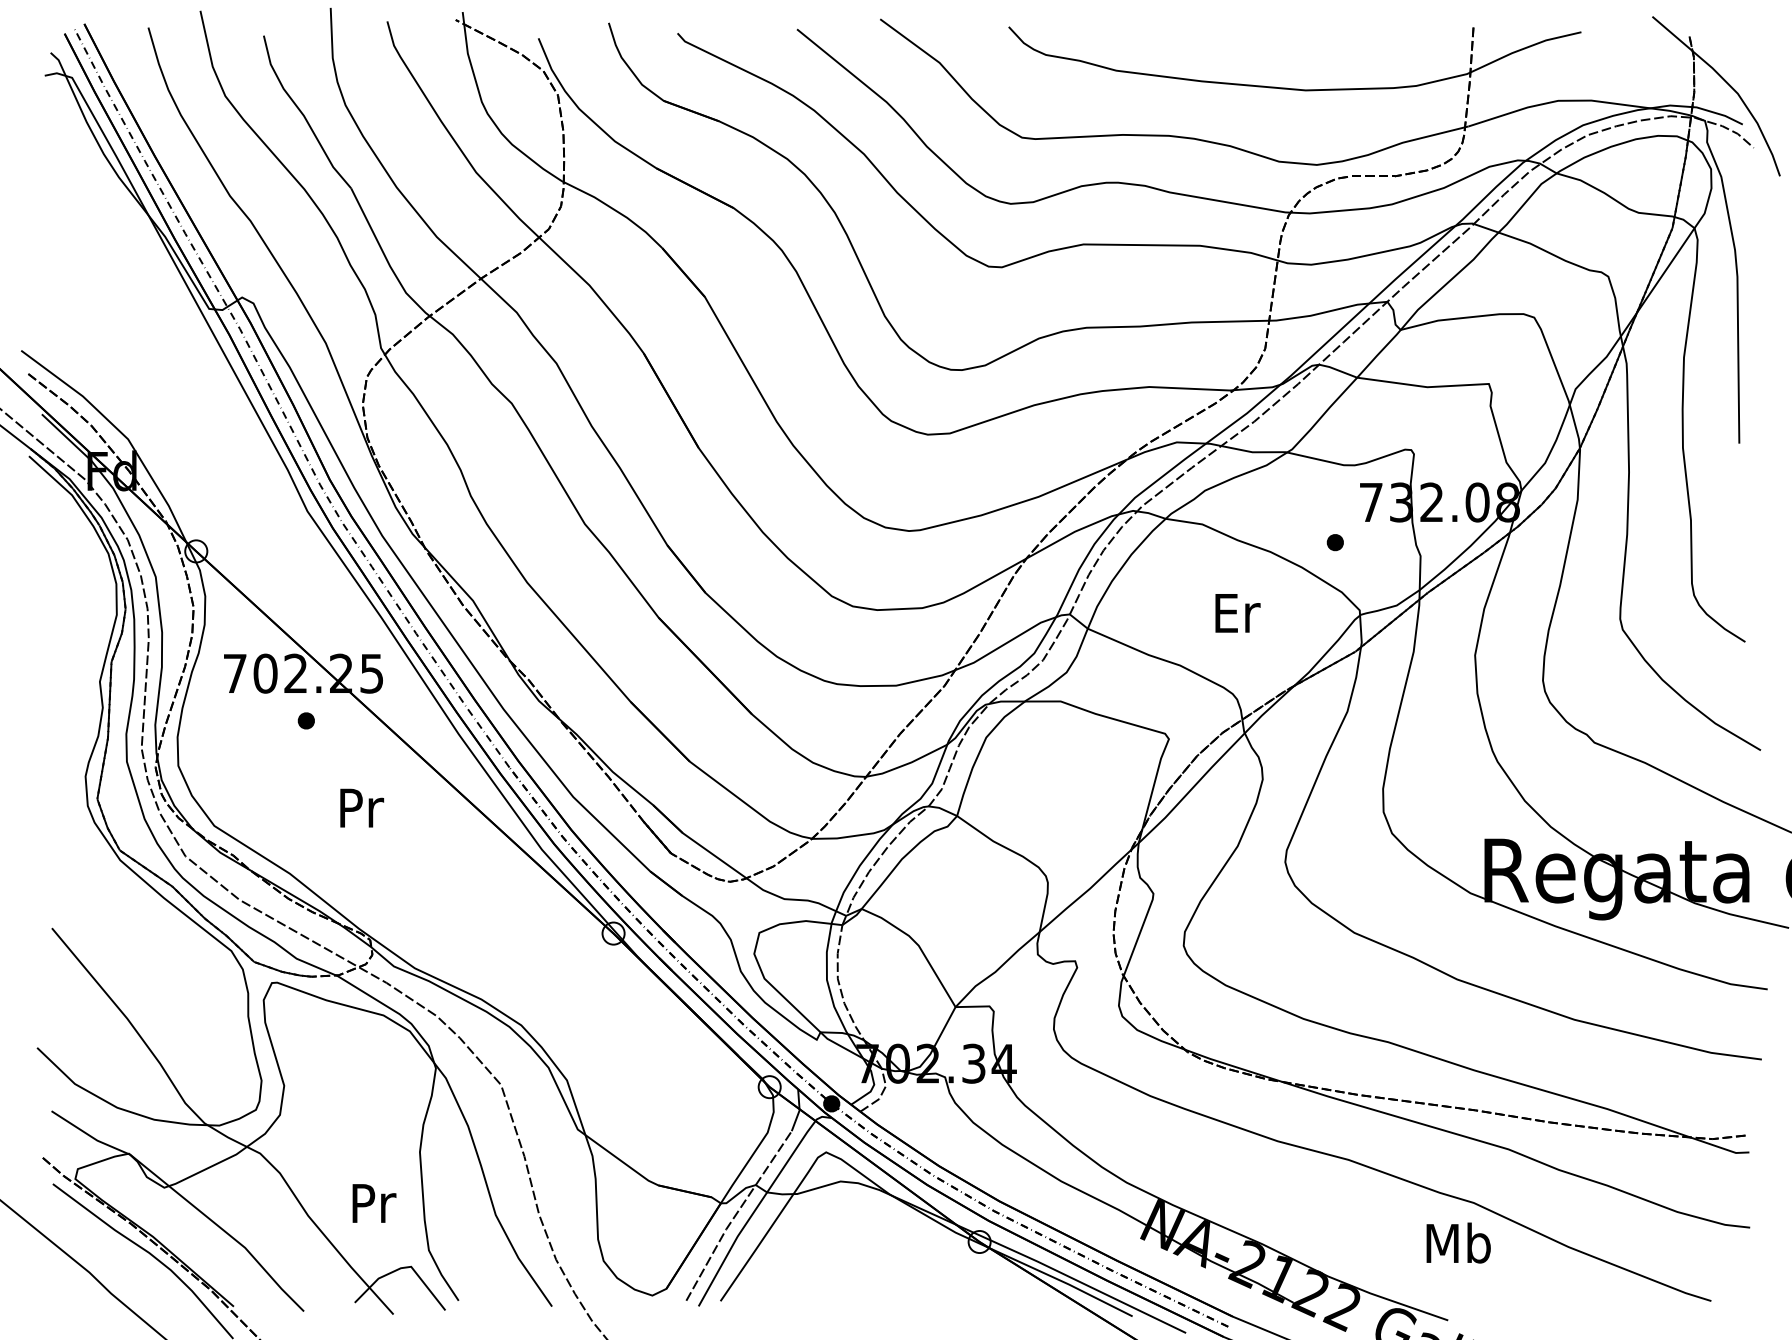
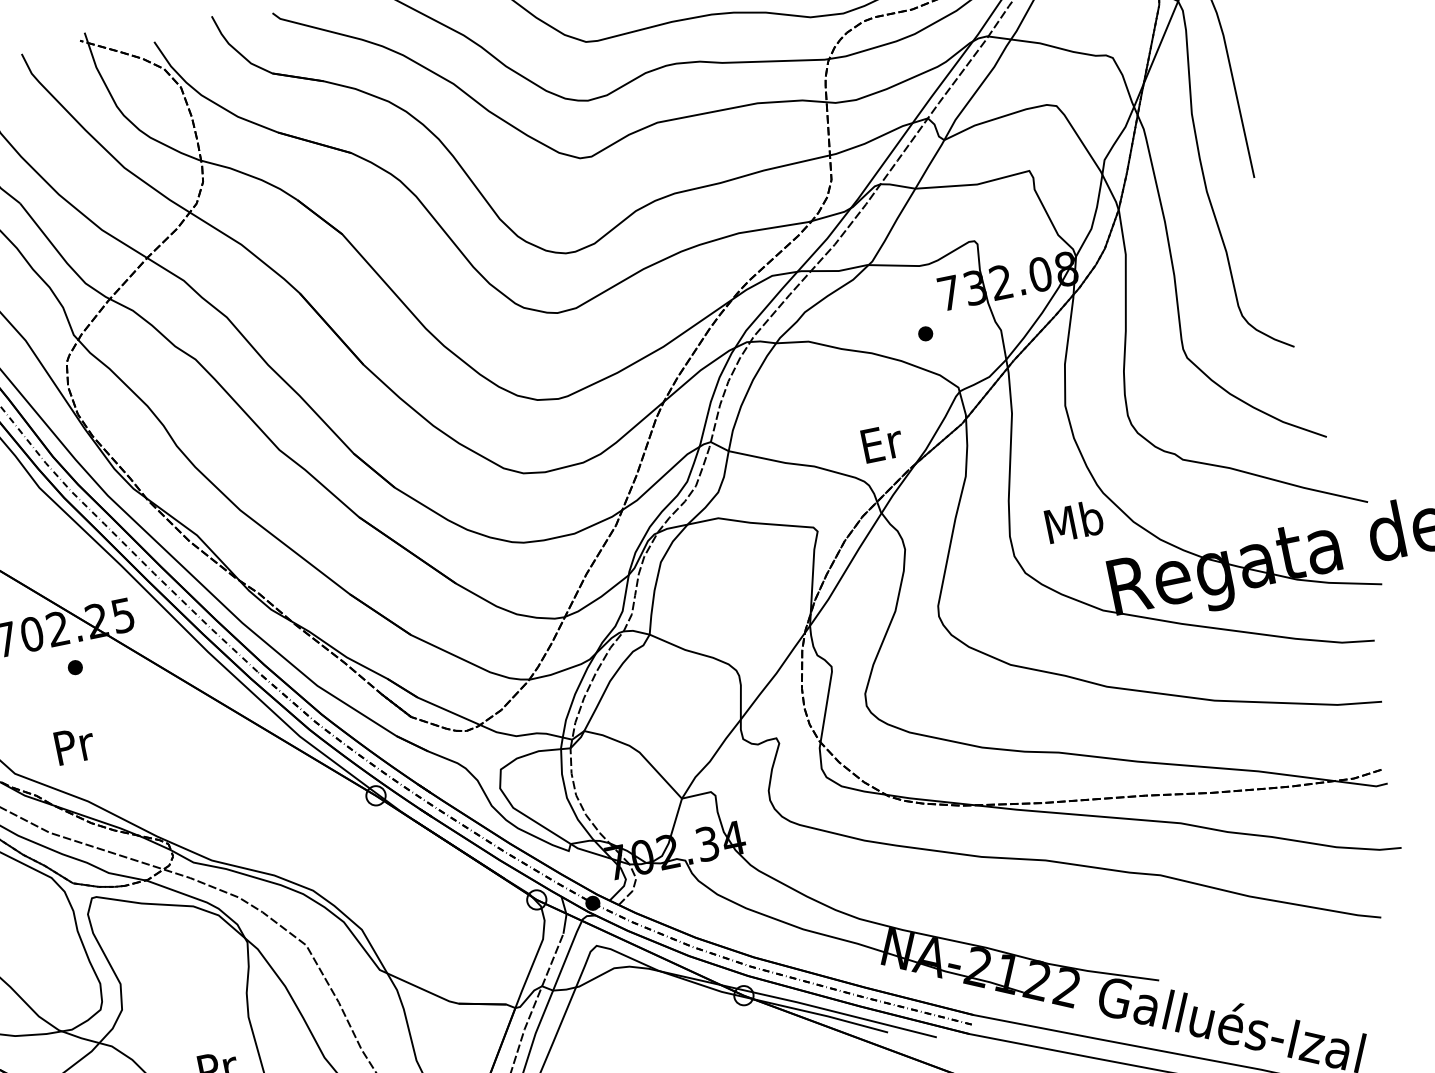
text: (1237, 613) -> (882, 443), moved
text: (362, 807) -> (75, 744), moved
text: (1458, 1242) -> (1074, 521), moved

